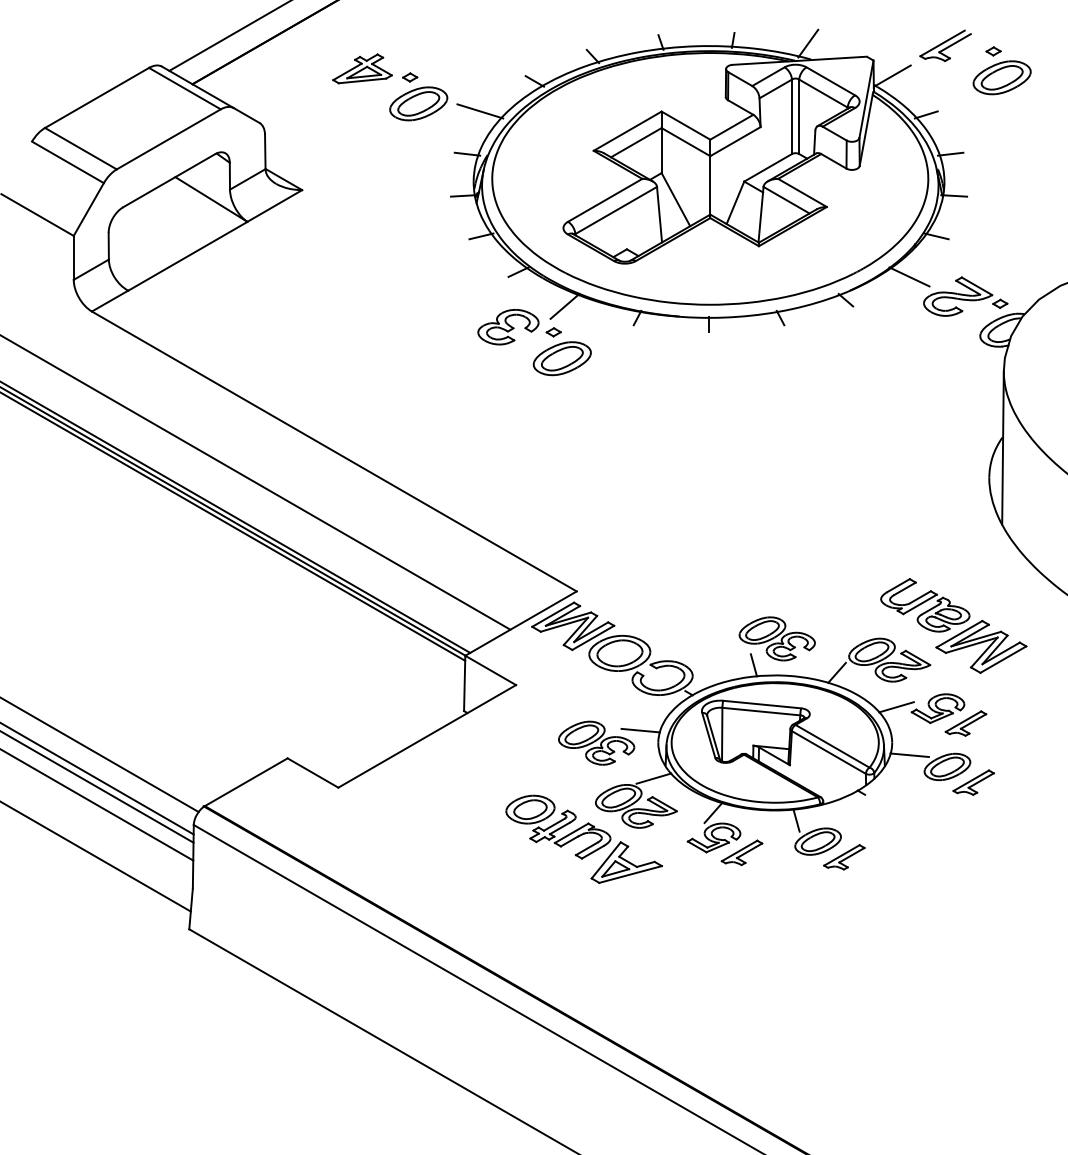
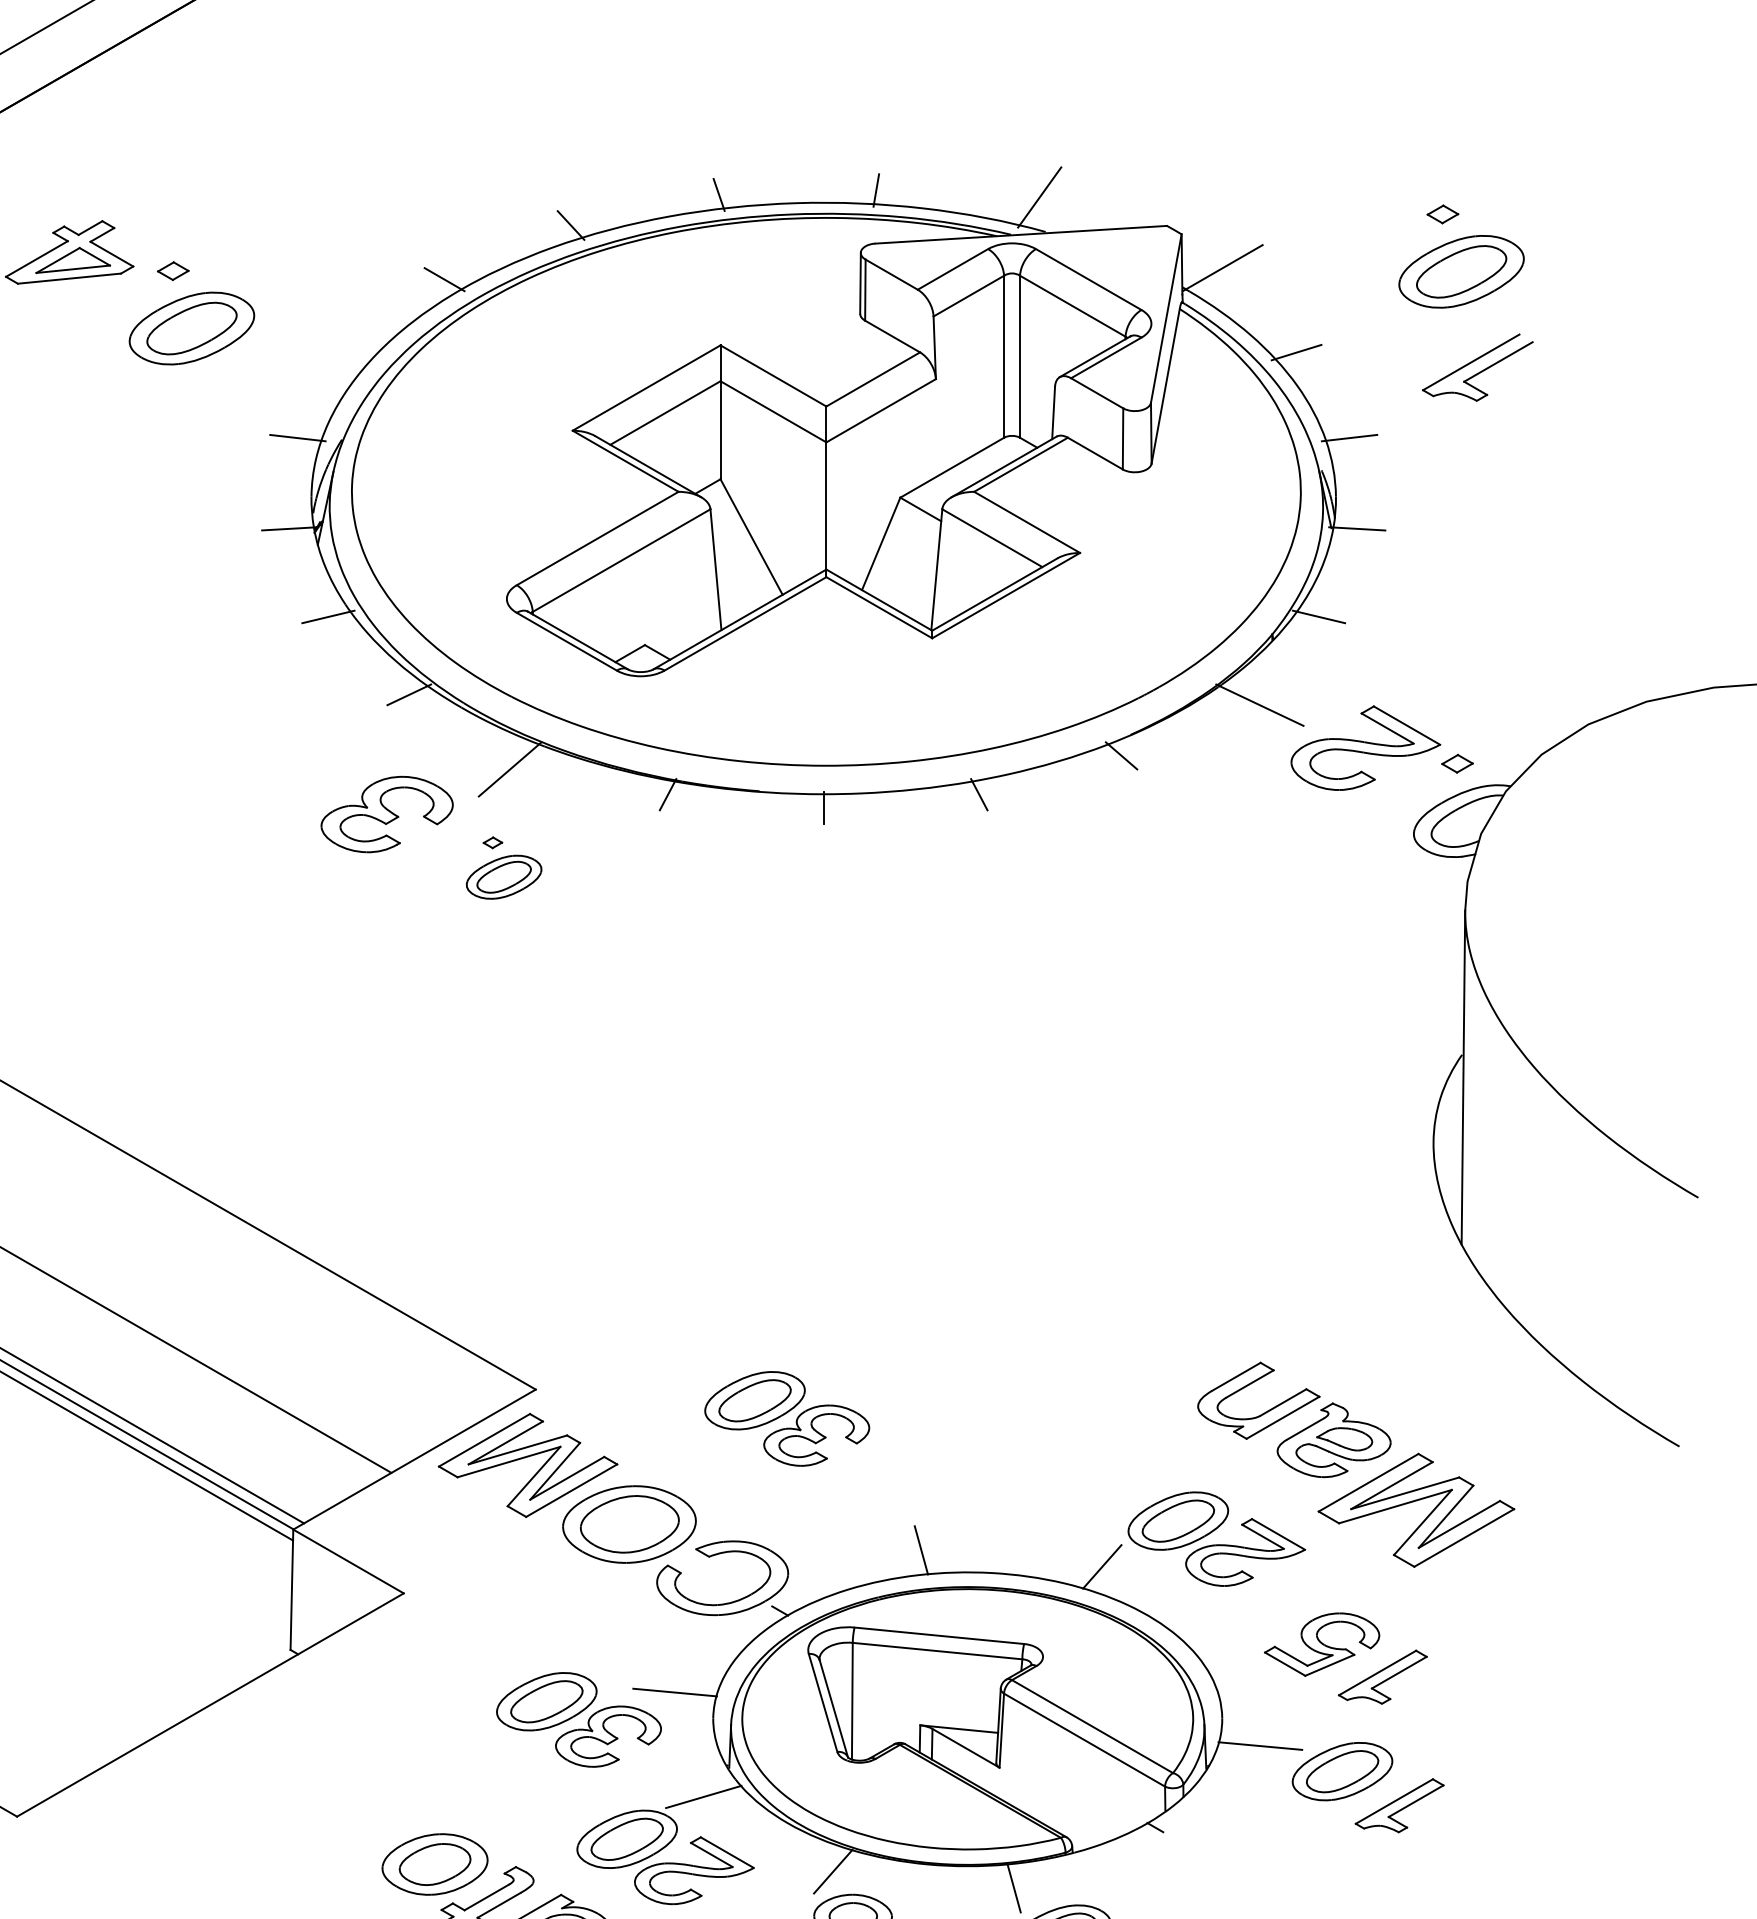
part: (945, 45) -> (1477, 366), moved
line: (480, 111) -> (326, 345), removed
part: (561, 351) -> (502, 867), size x0.6
part: (776, 638) -> (785, 1418), moved
line: (896, 707) -> (1231, 1642), removed

